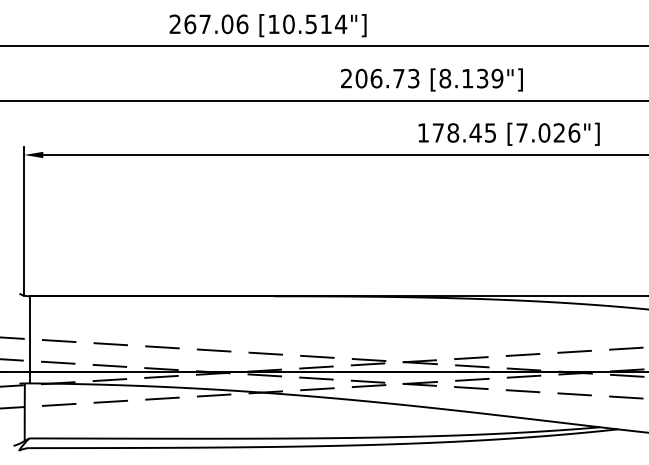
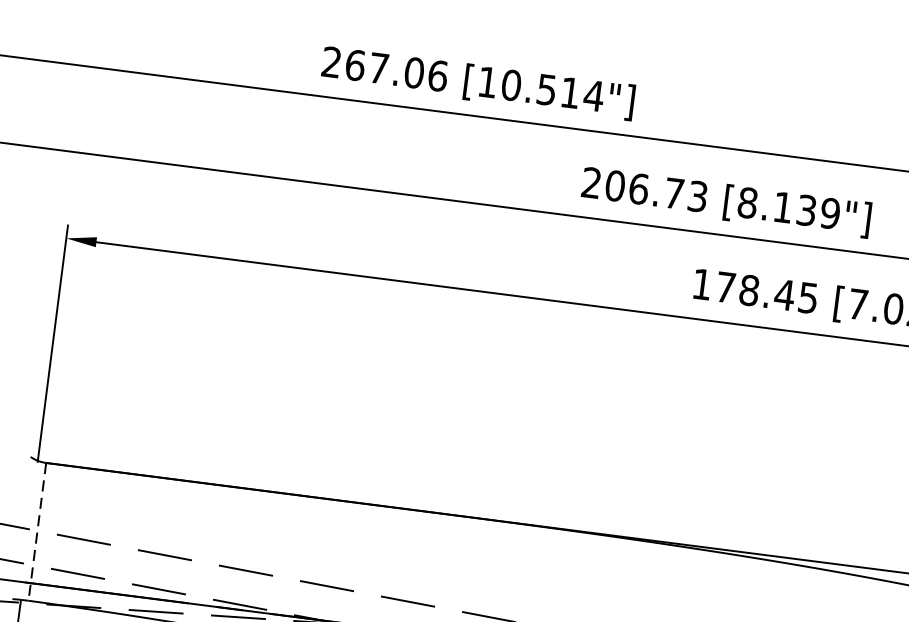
line: (29, 339) -> (37, 531), solid -> dashed

